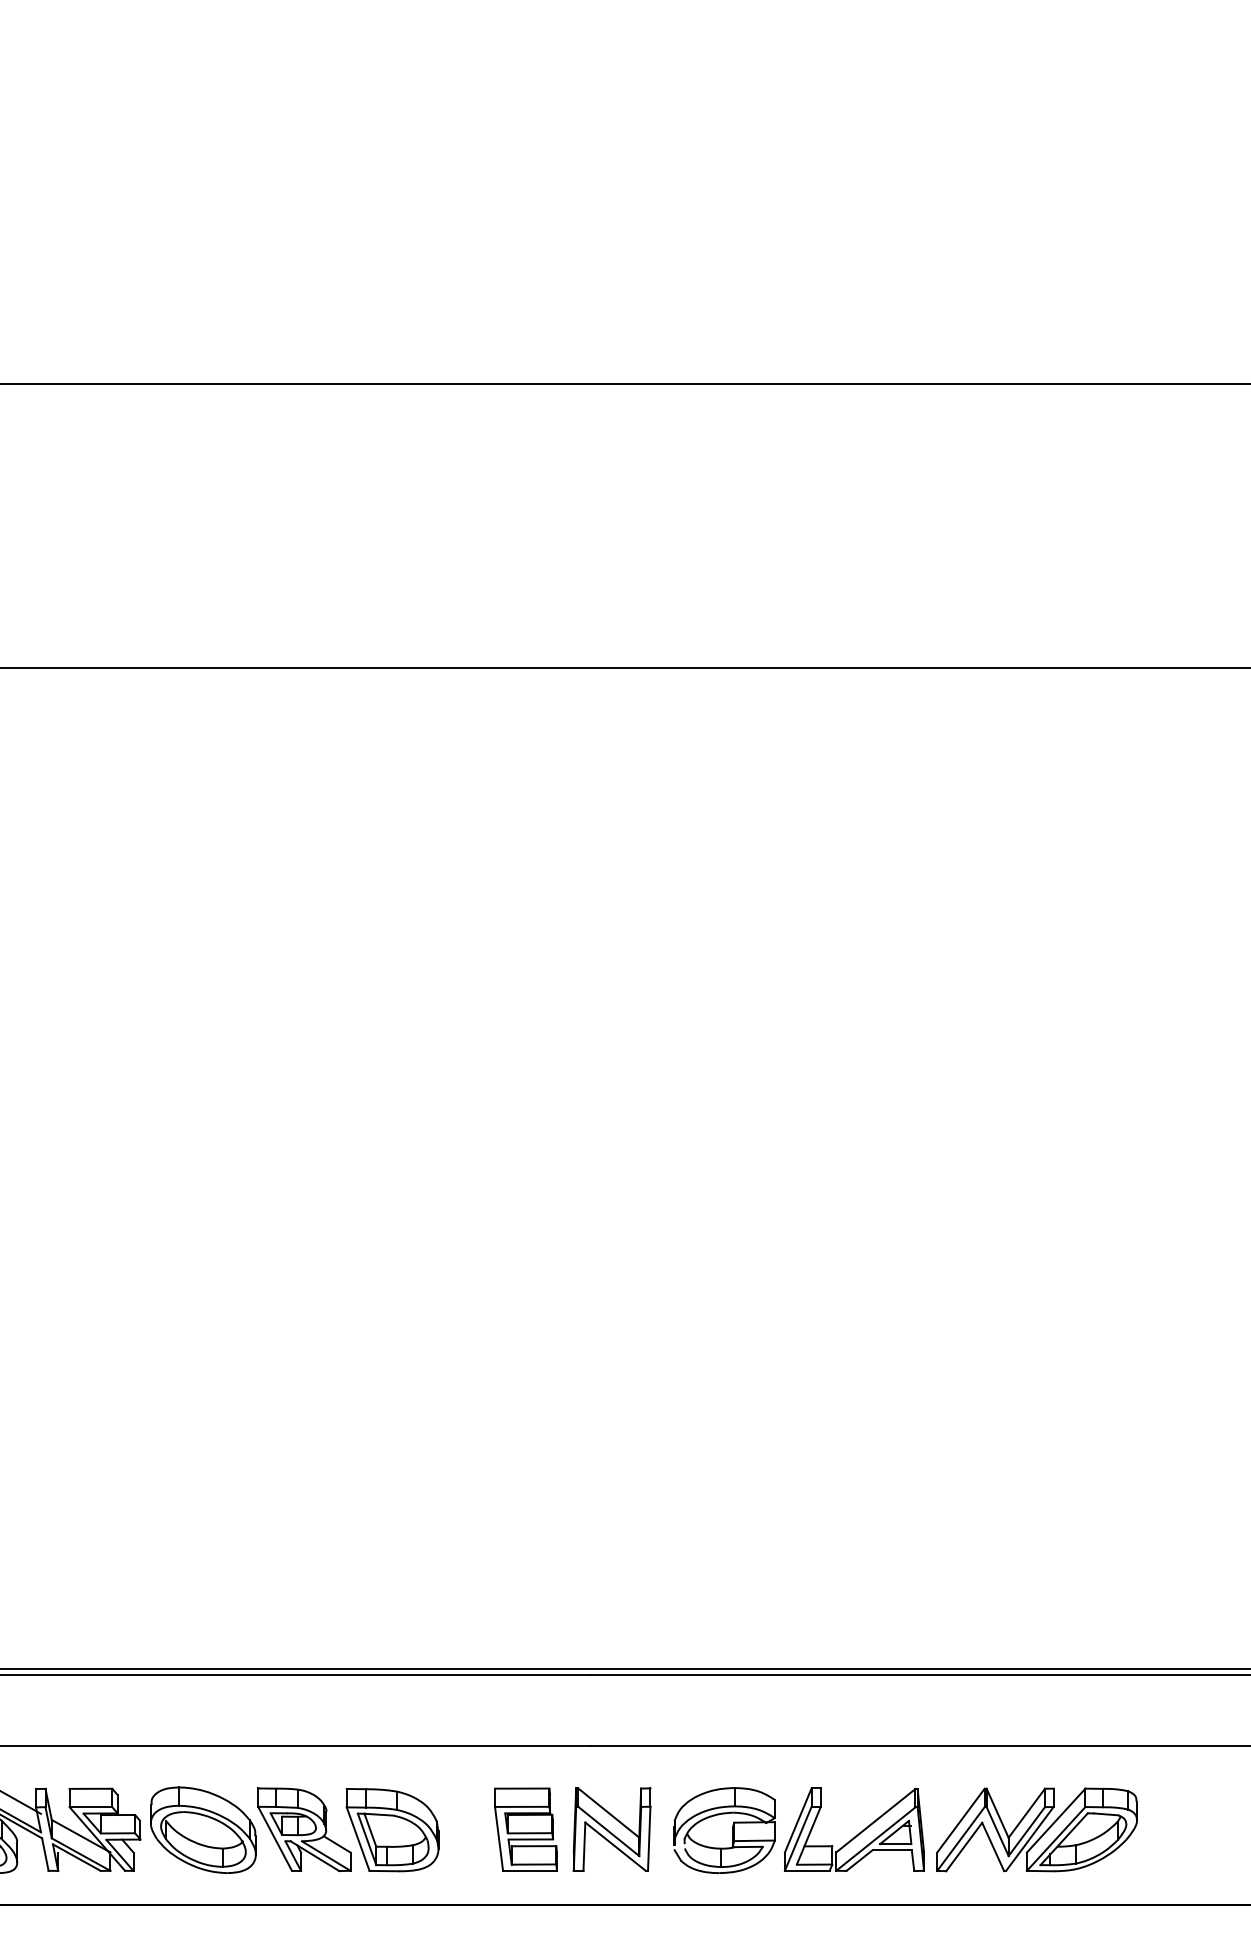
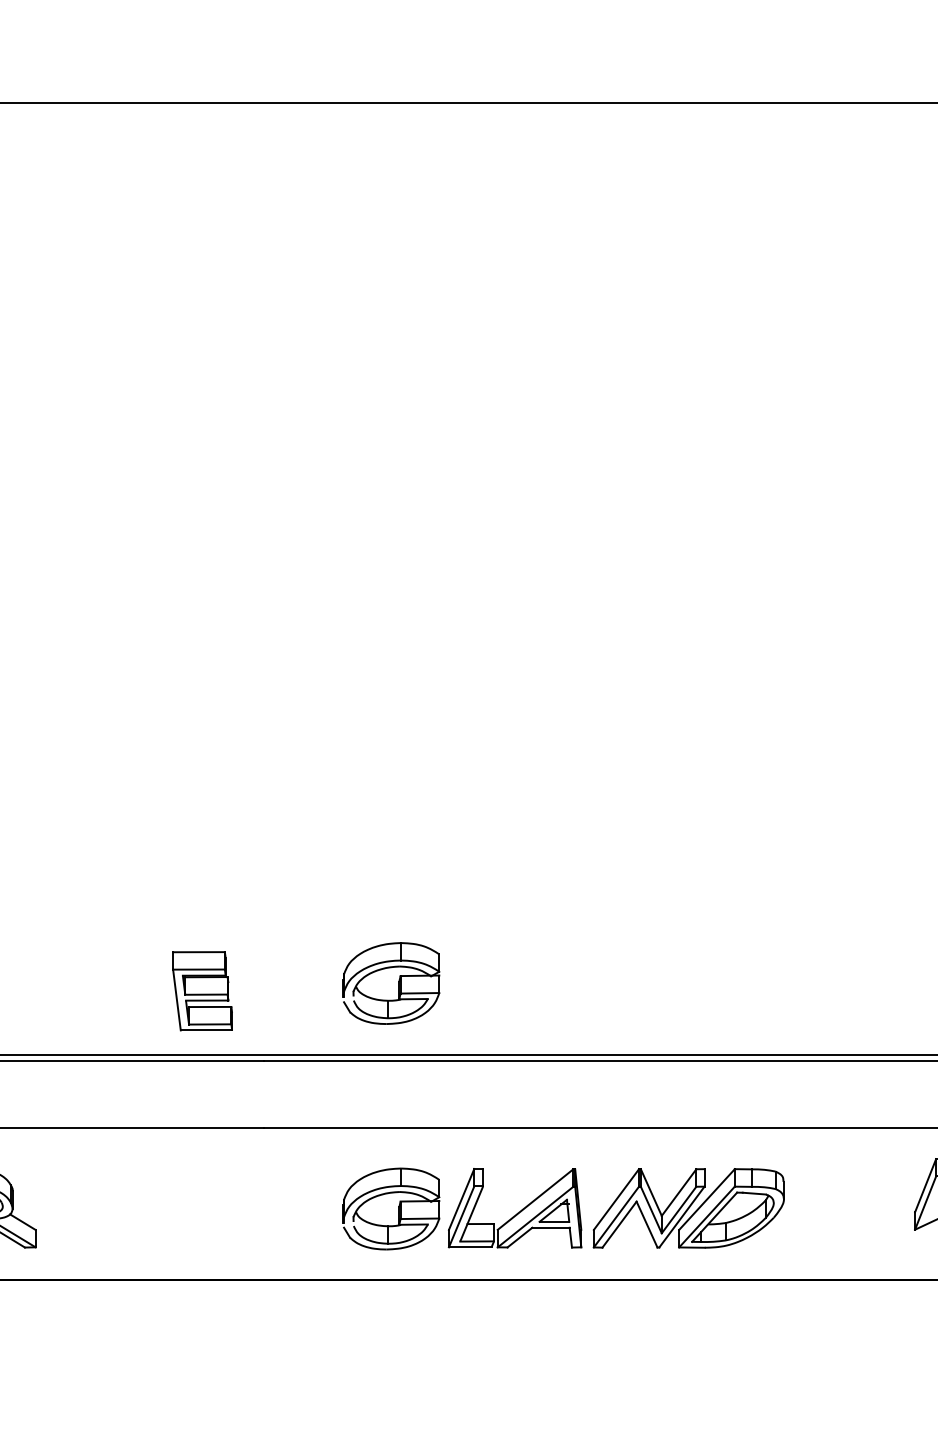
part: (724, 1593) -> (391, 983), added
part: (525, 1829) -> (202, 991), moved
part: (611, 1829) -> (283, 1208), removed
part: (392, 1830) -> (75, 1208), removed

